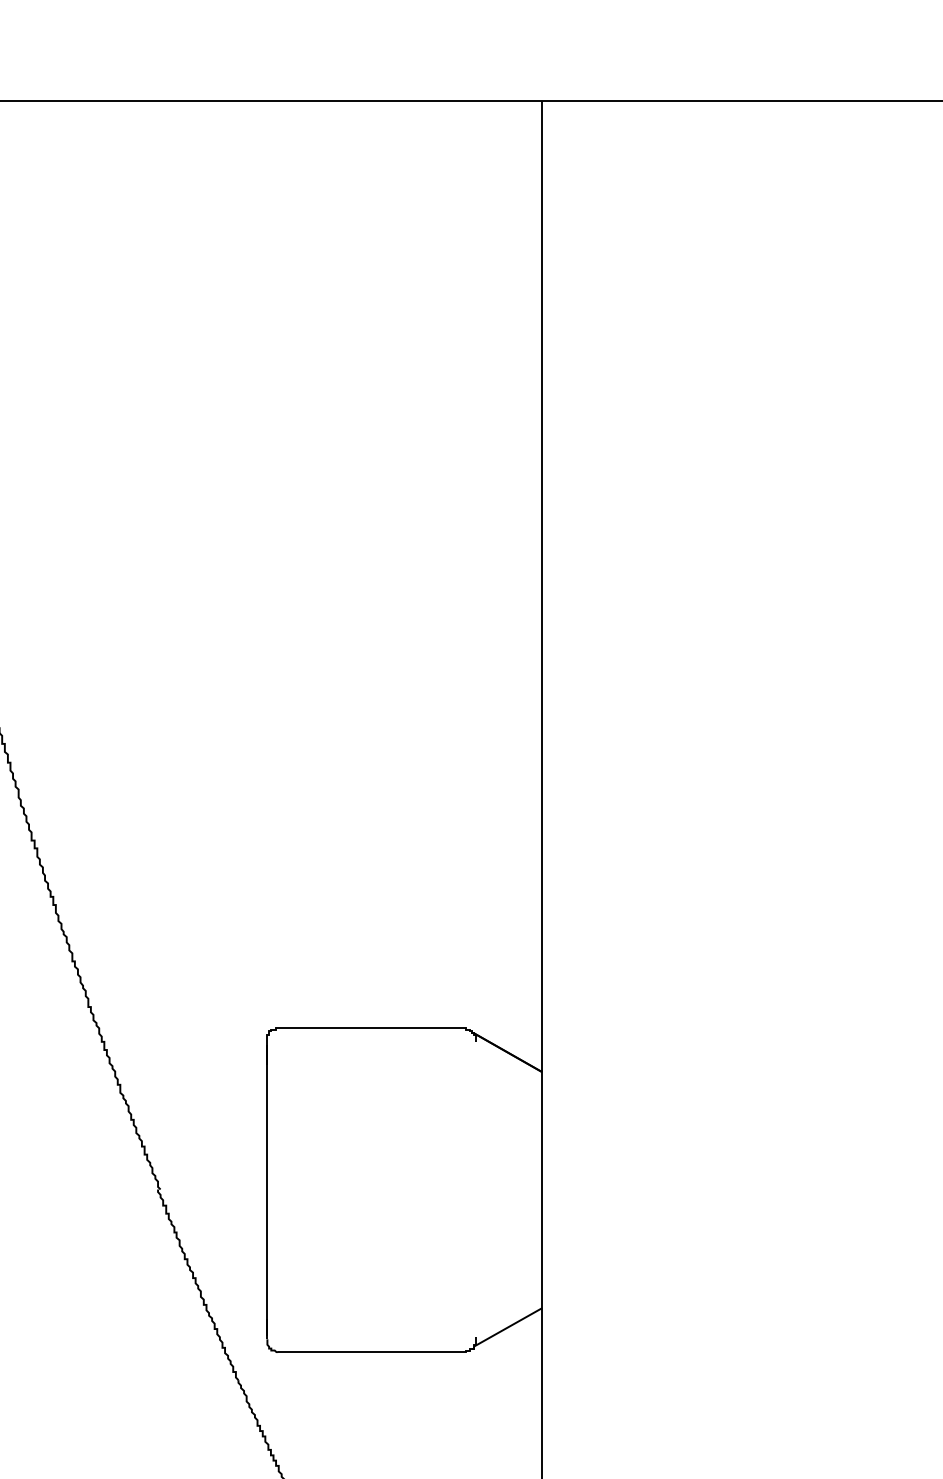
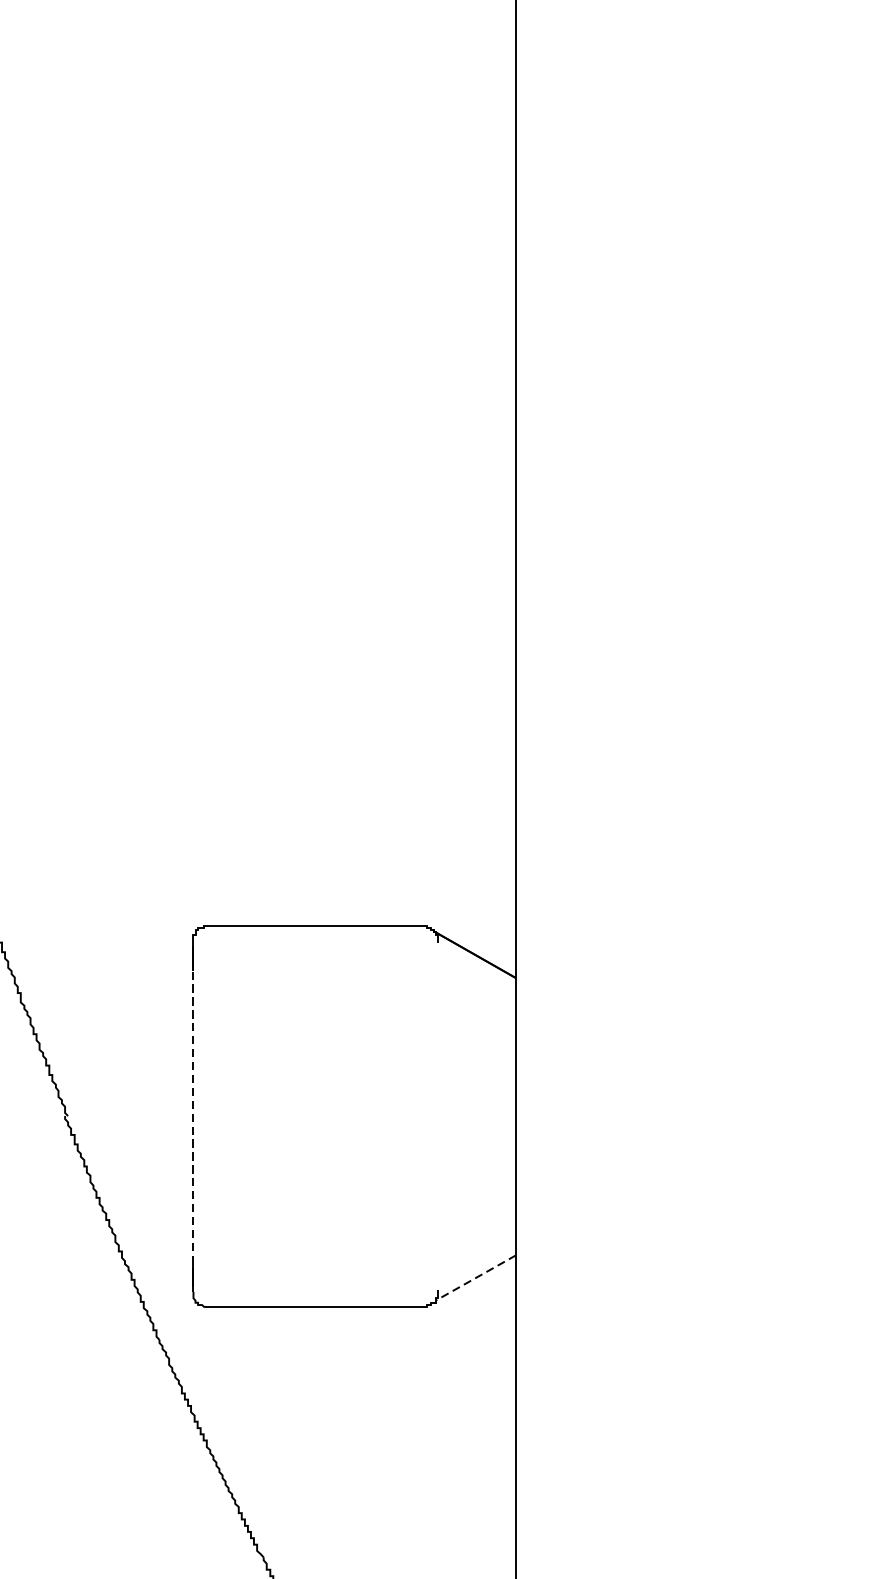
line: (267, 1190) -> (193, 1117), solid -> dashed
line: (507, 1327) -> (475, 1278), solid -> dashed

